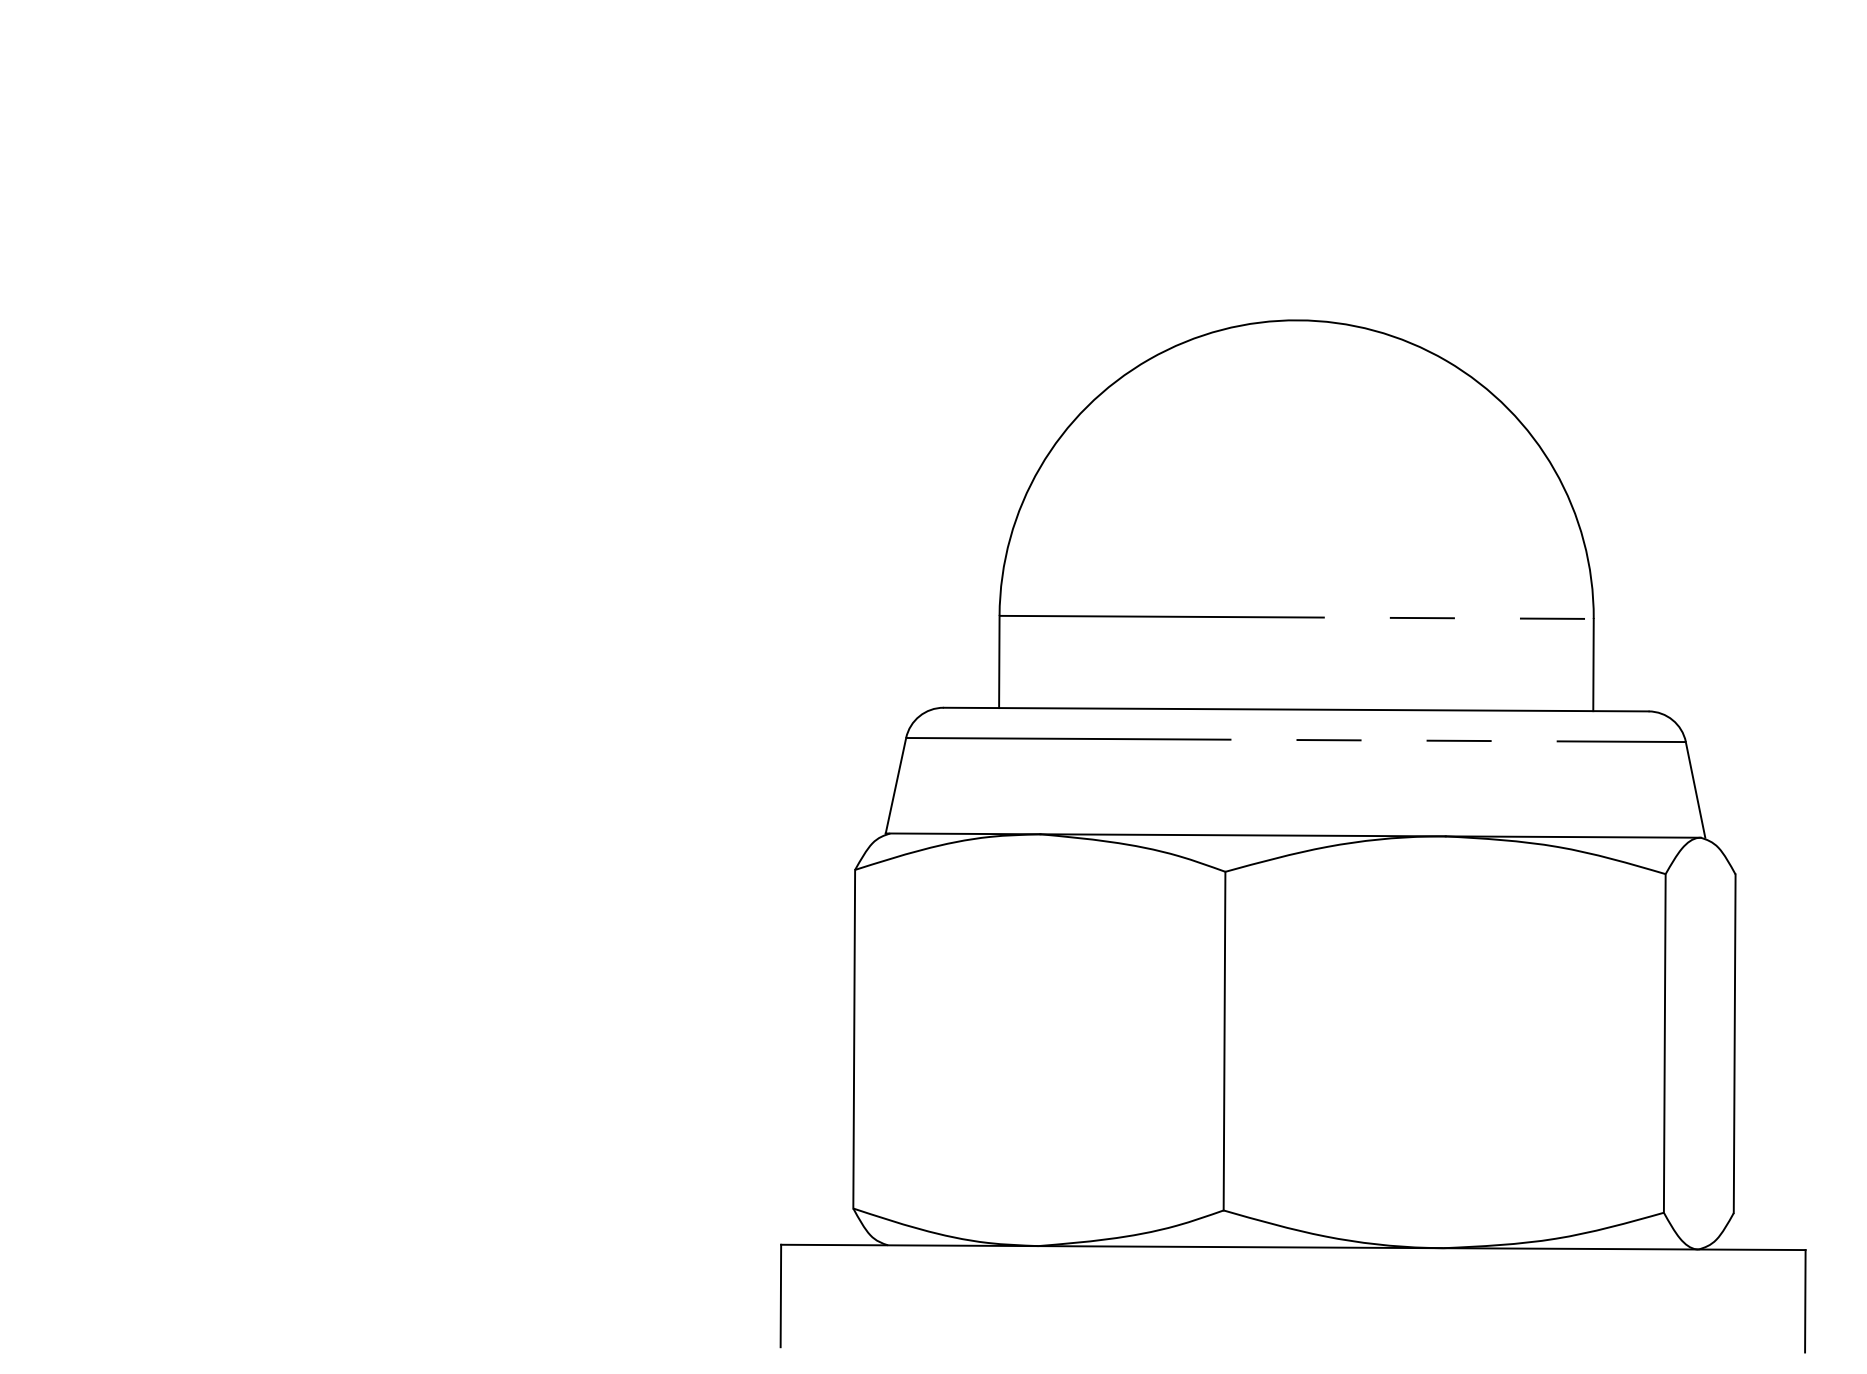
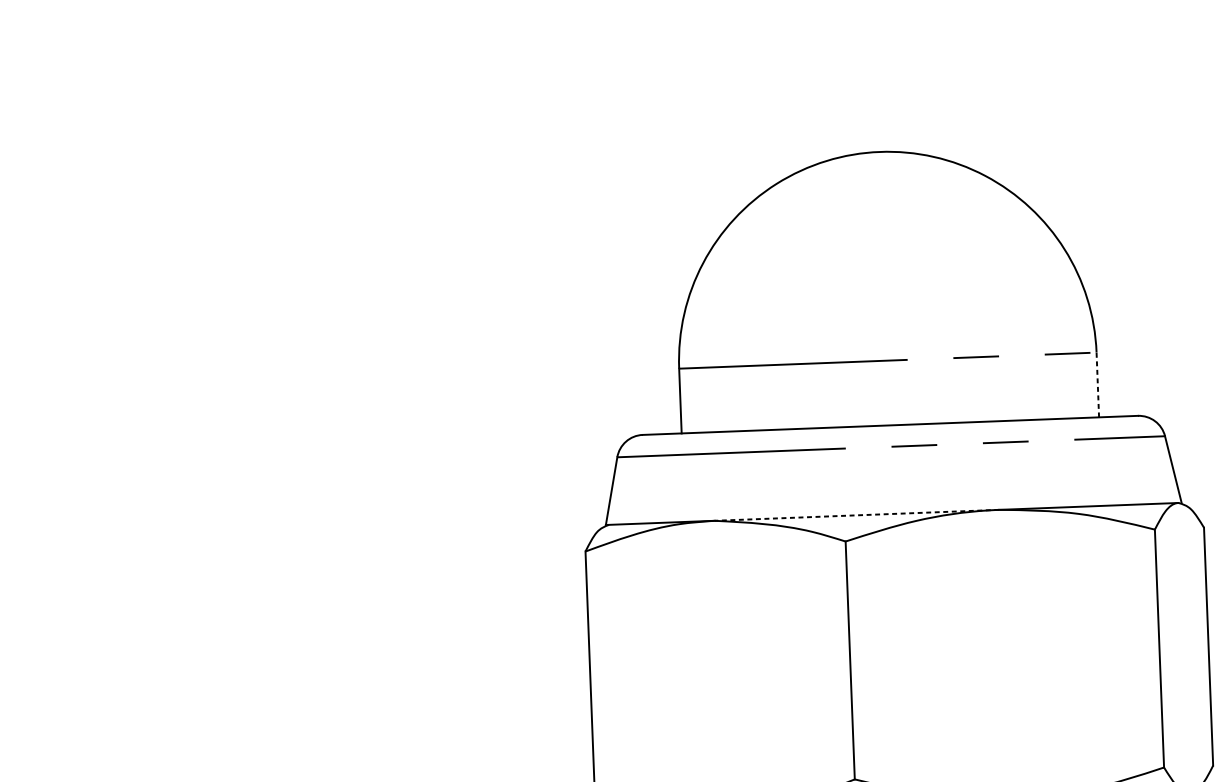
line: (1593, 664) -> (1097, 384), solid -> dashed
line: (1243, 835) -> (857, 515), solid -> dashed

